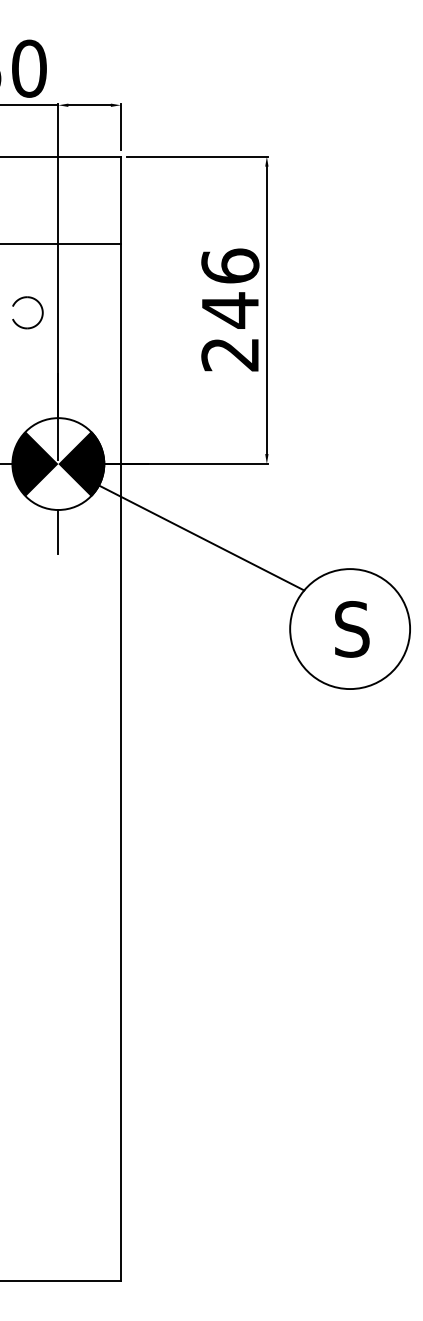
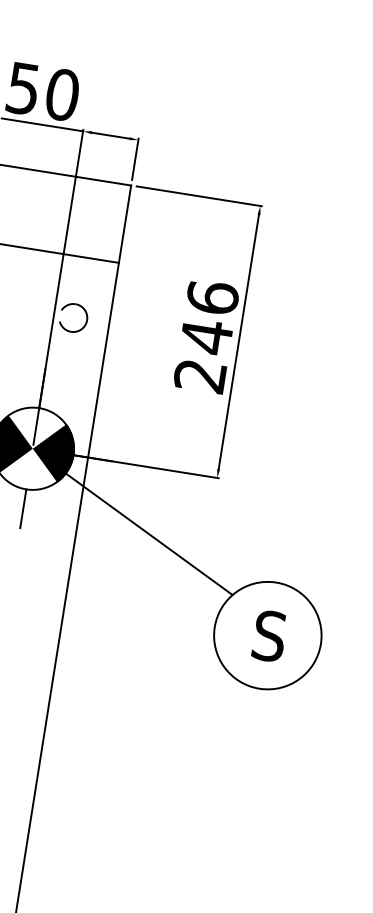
part: (34, 300) -> (81, 308), moved

